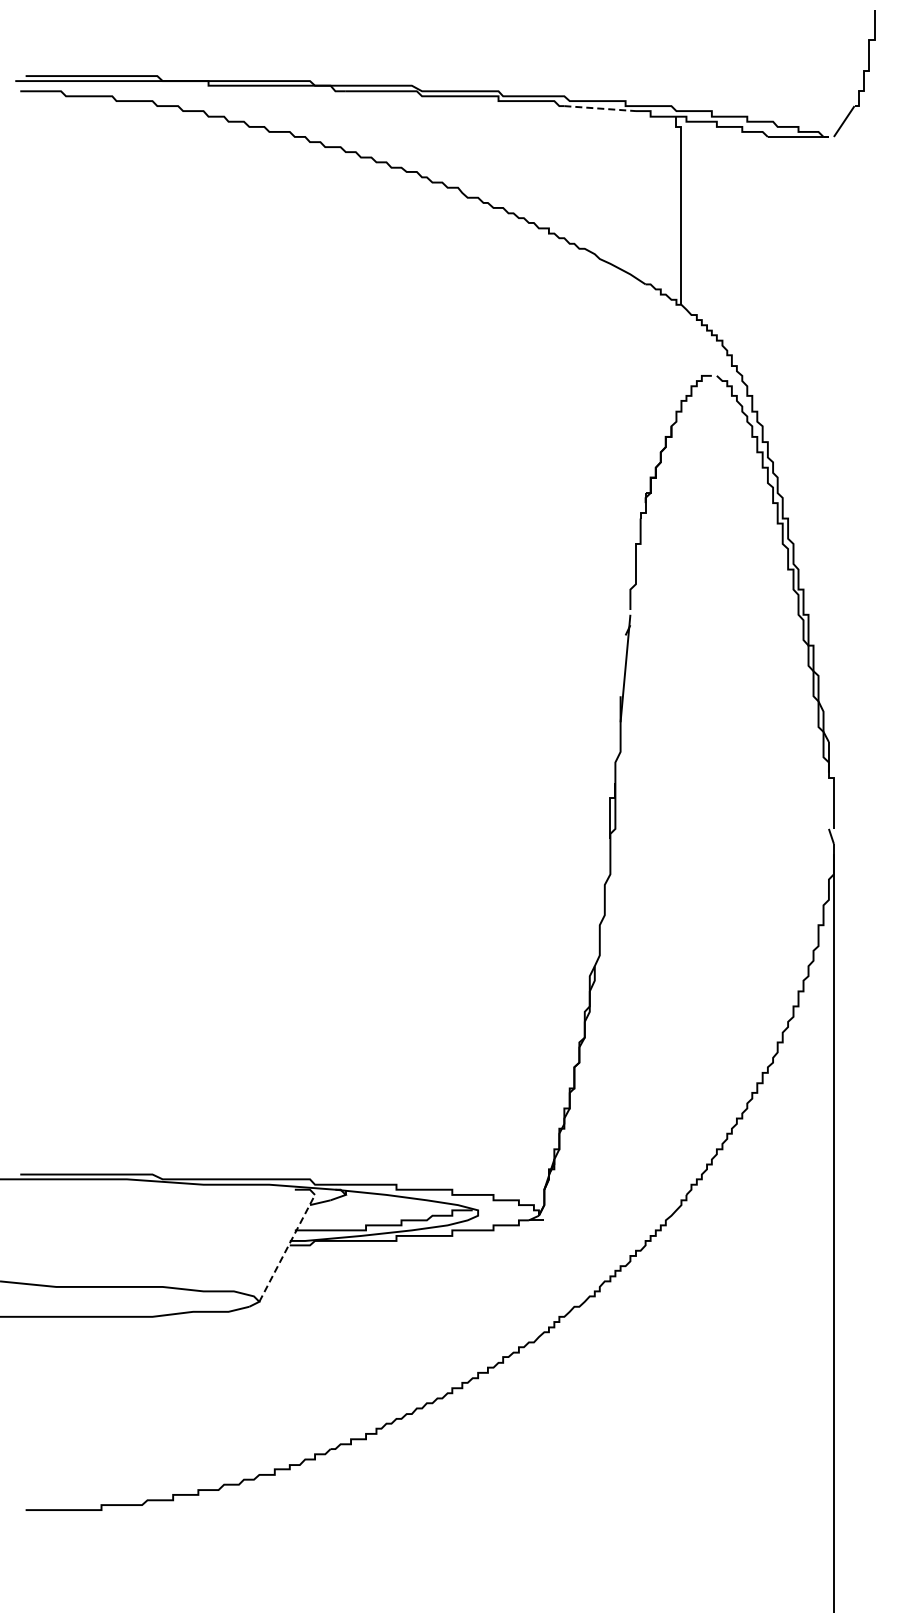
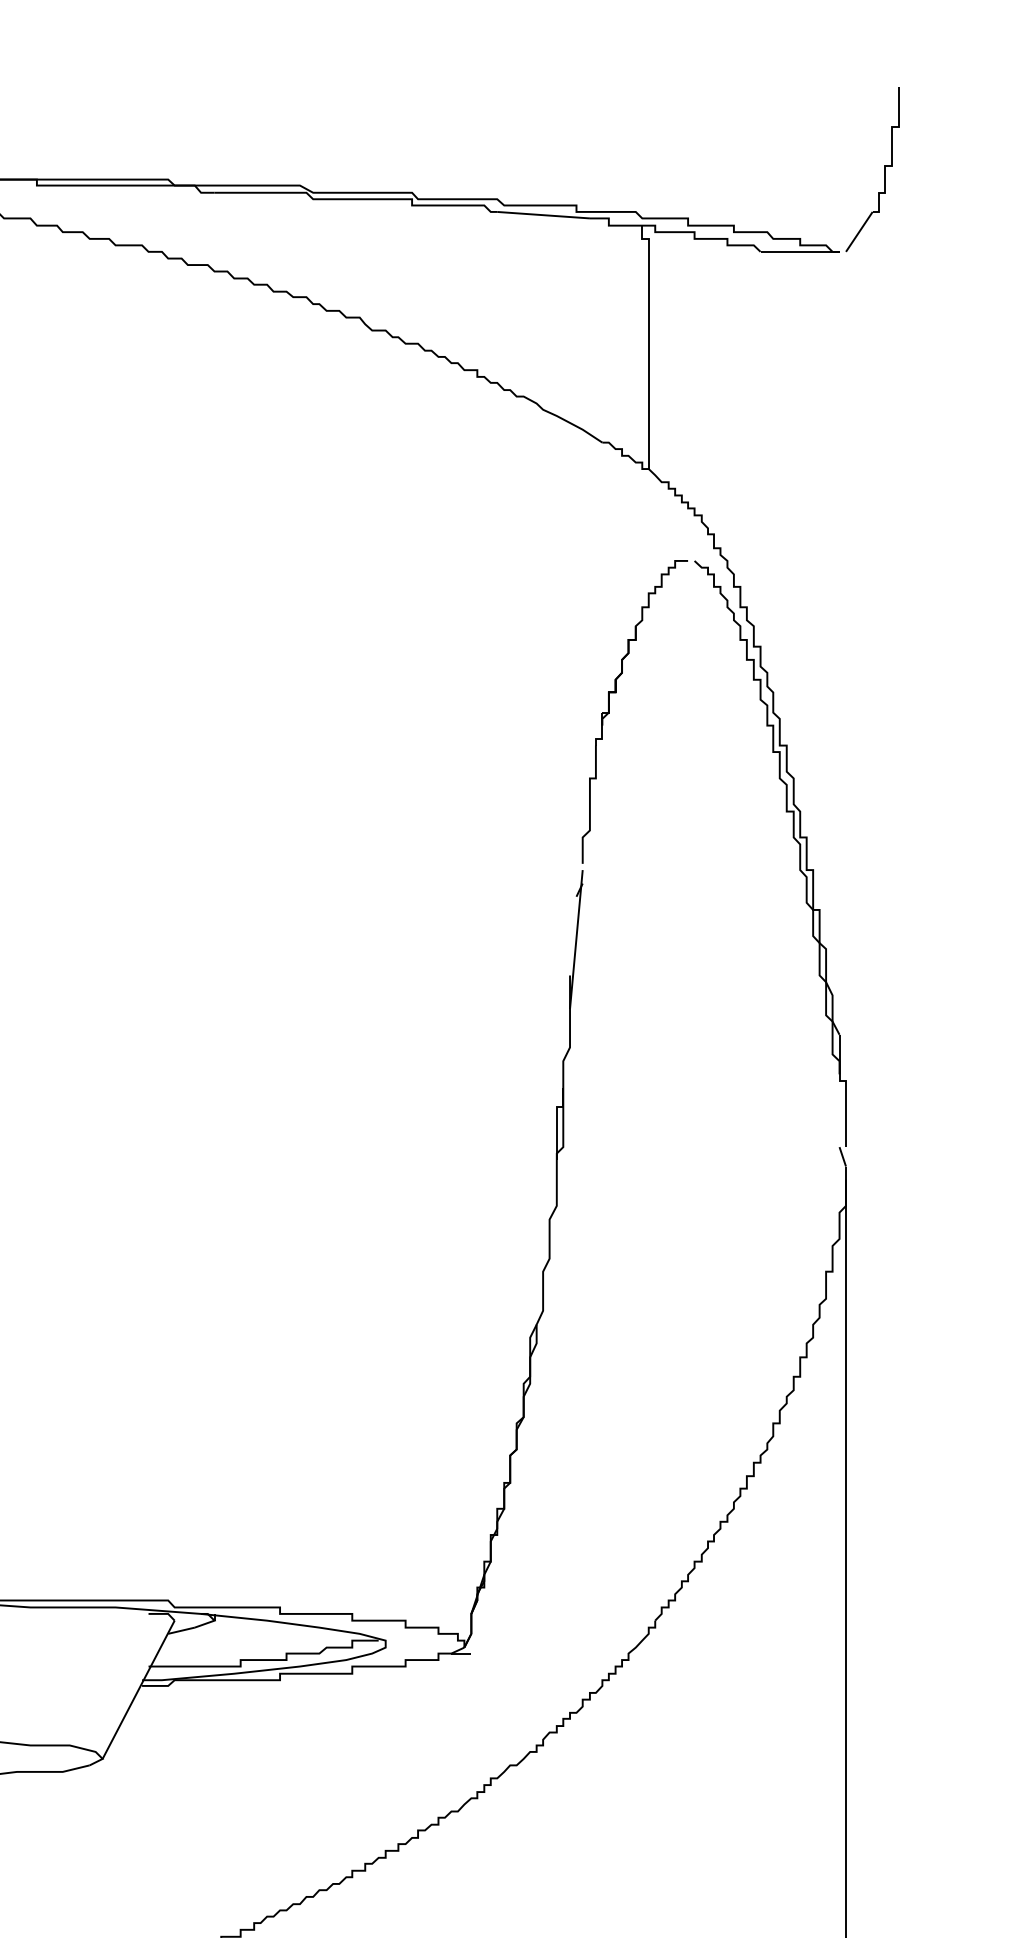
line: (600, 108) -> (544, 215), dashed -> solid
line: (287, 1247) -> (139, 1688), dashed -> solid

